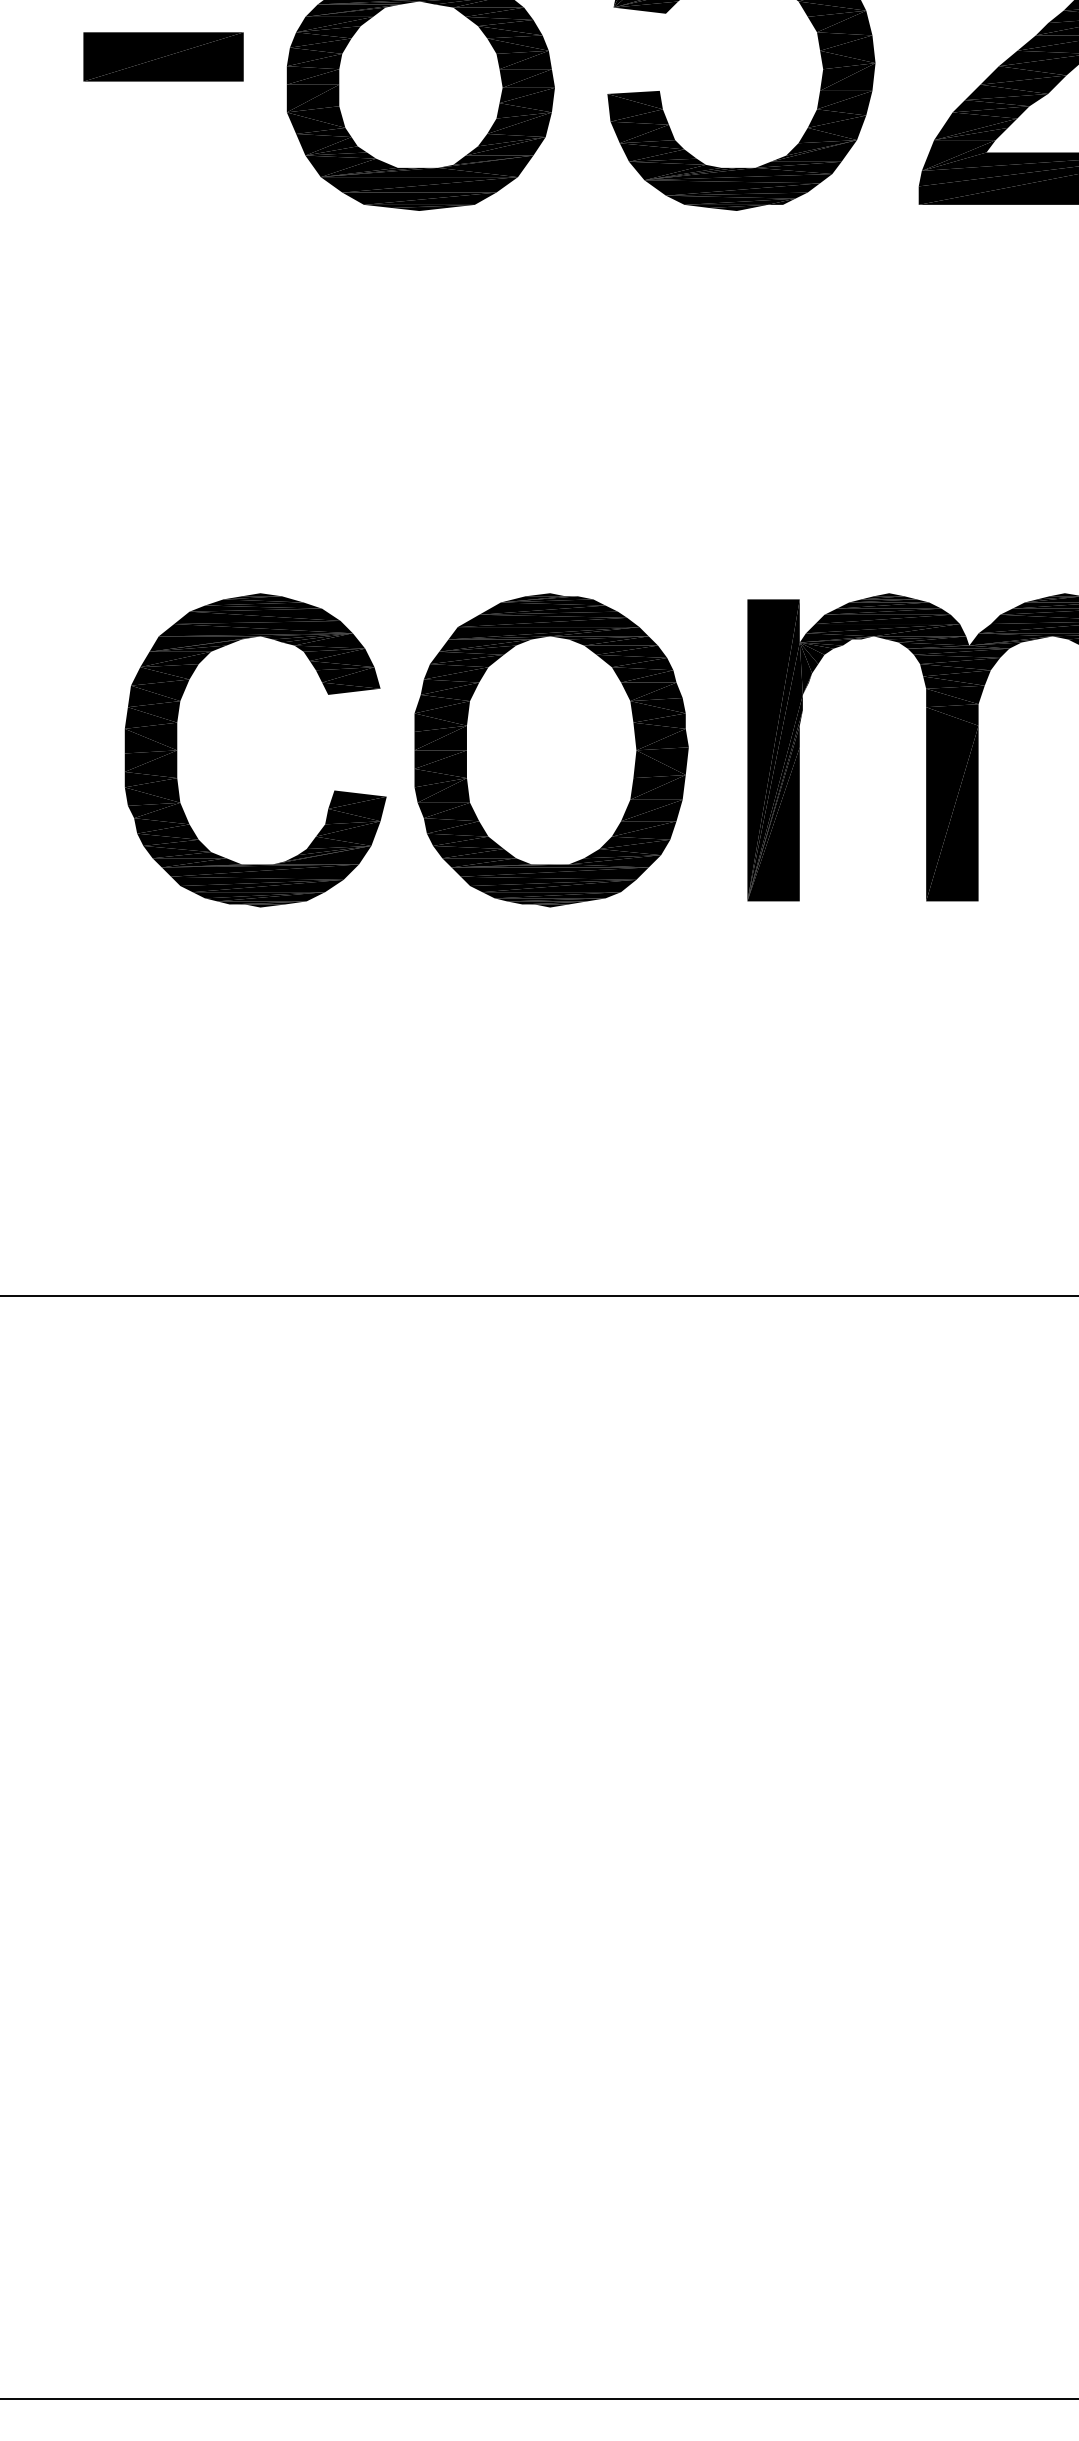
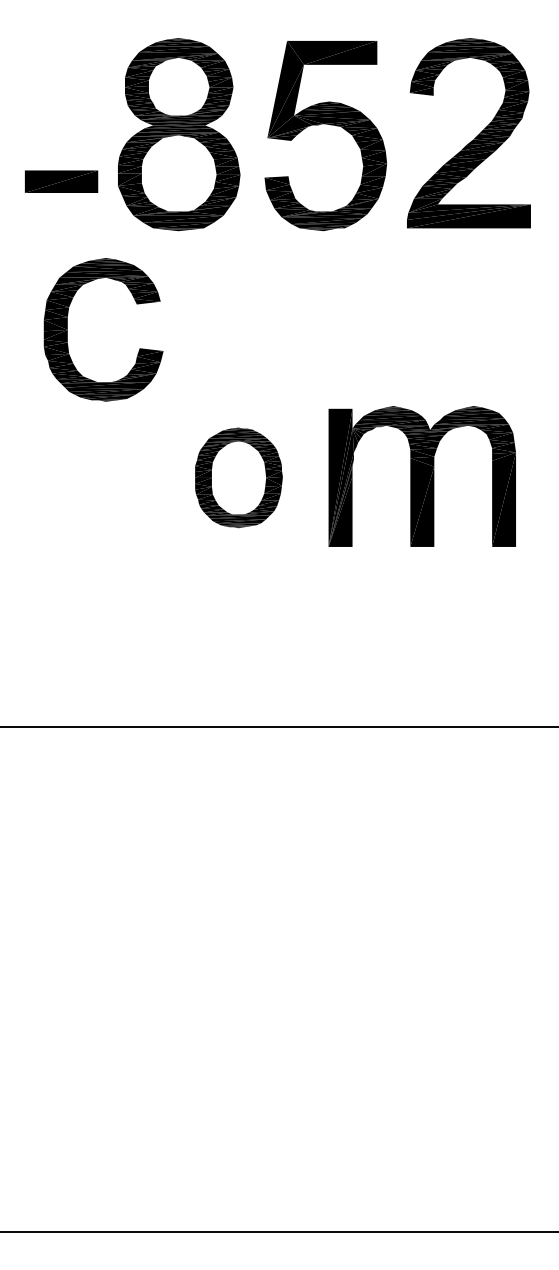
part: (163, 56) -> (61, 181), moved
part: (176, 749) -> (67, 329), moved
part: (550, 749) -> (238, 477), size x0.7

